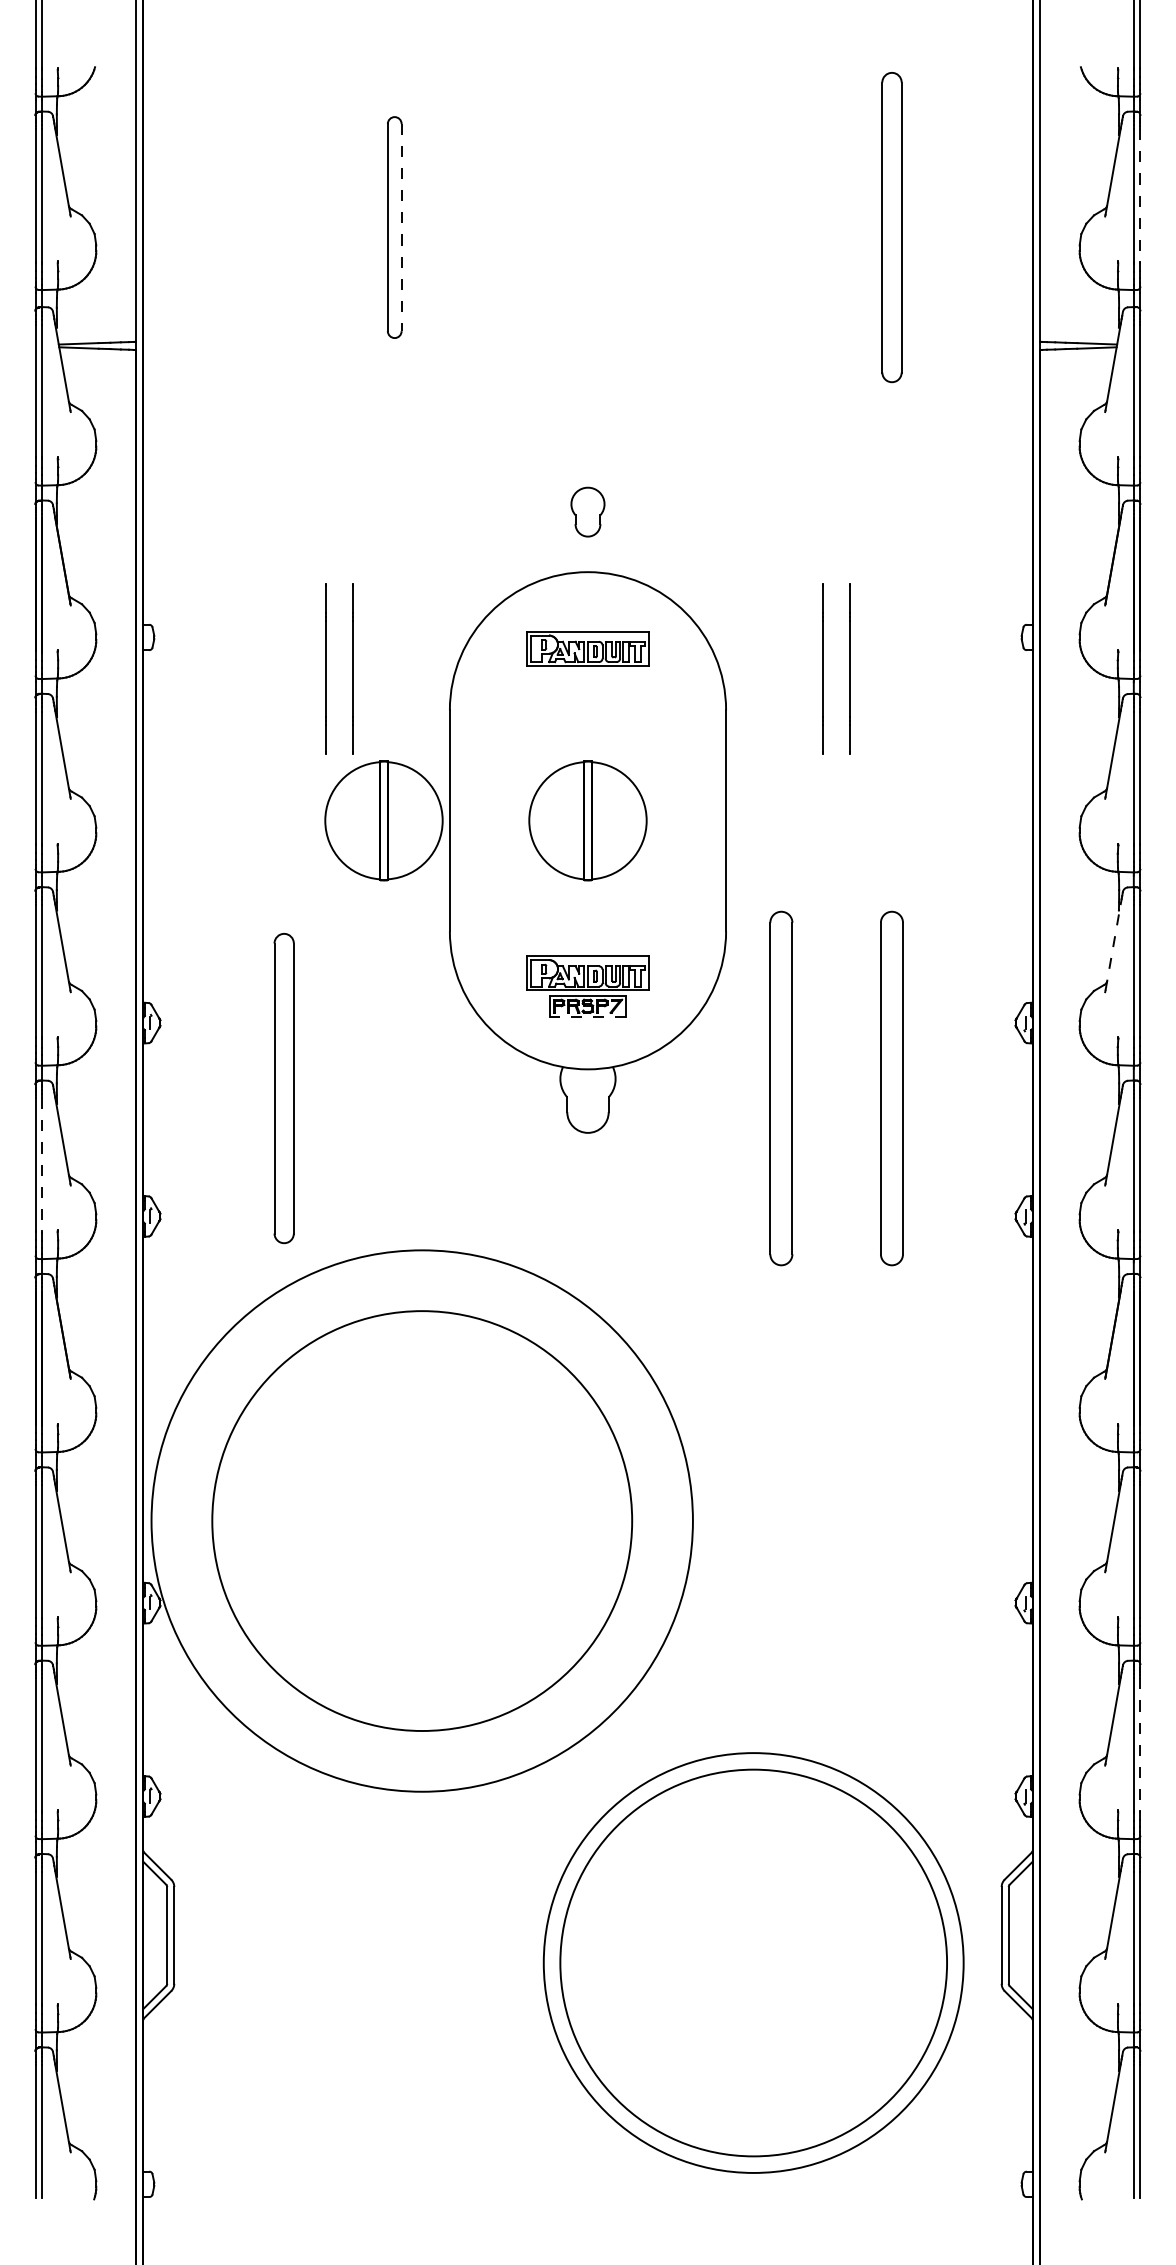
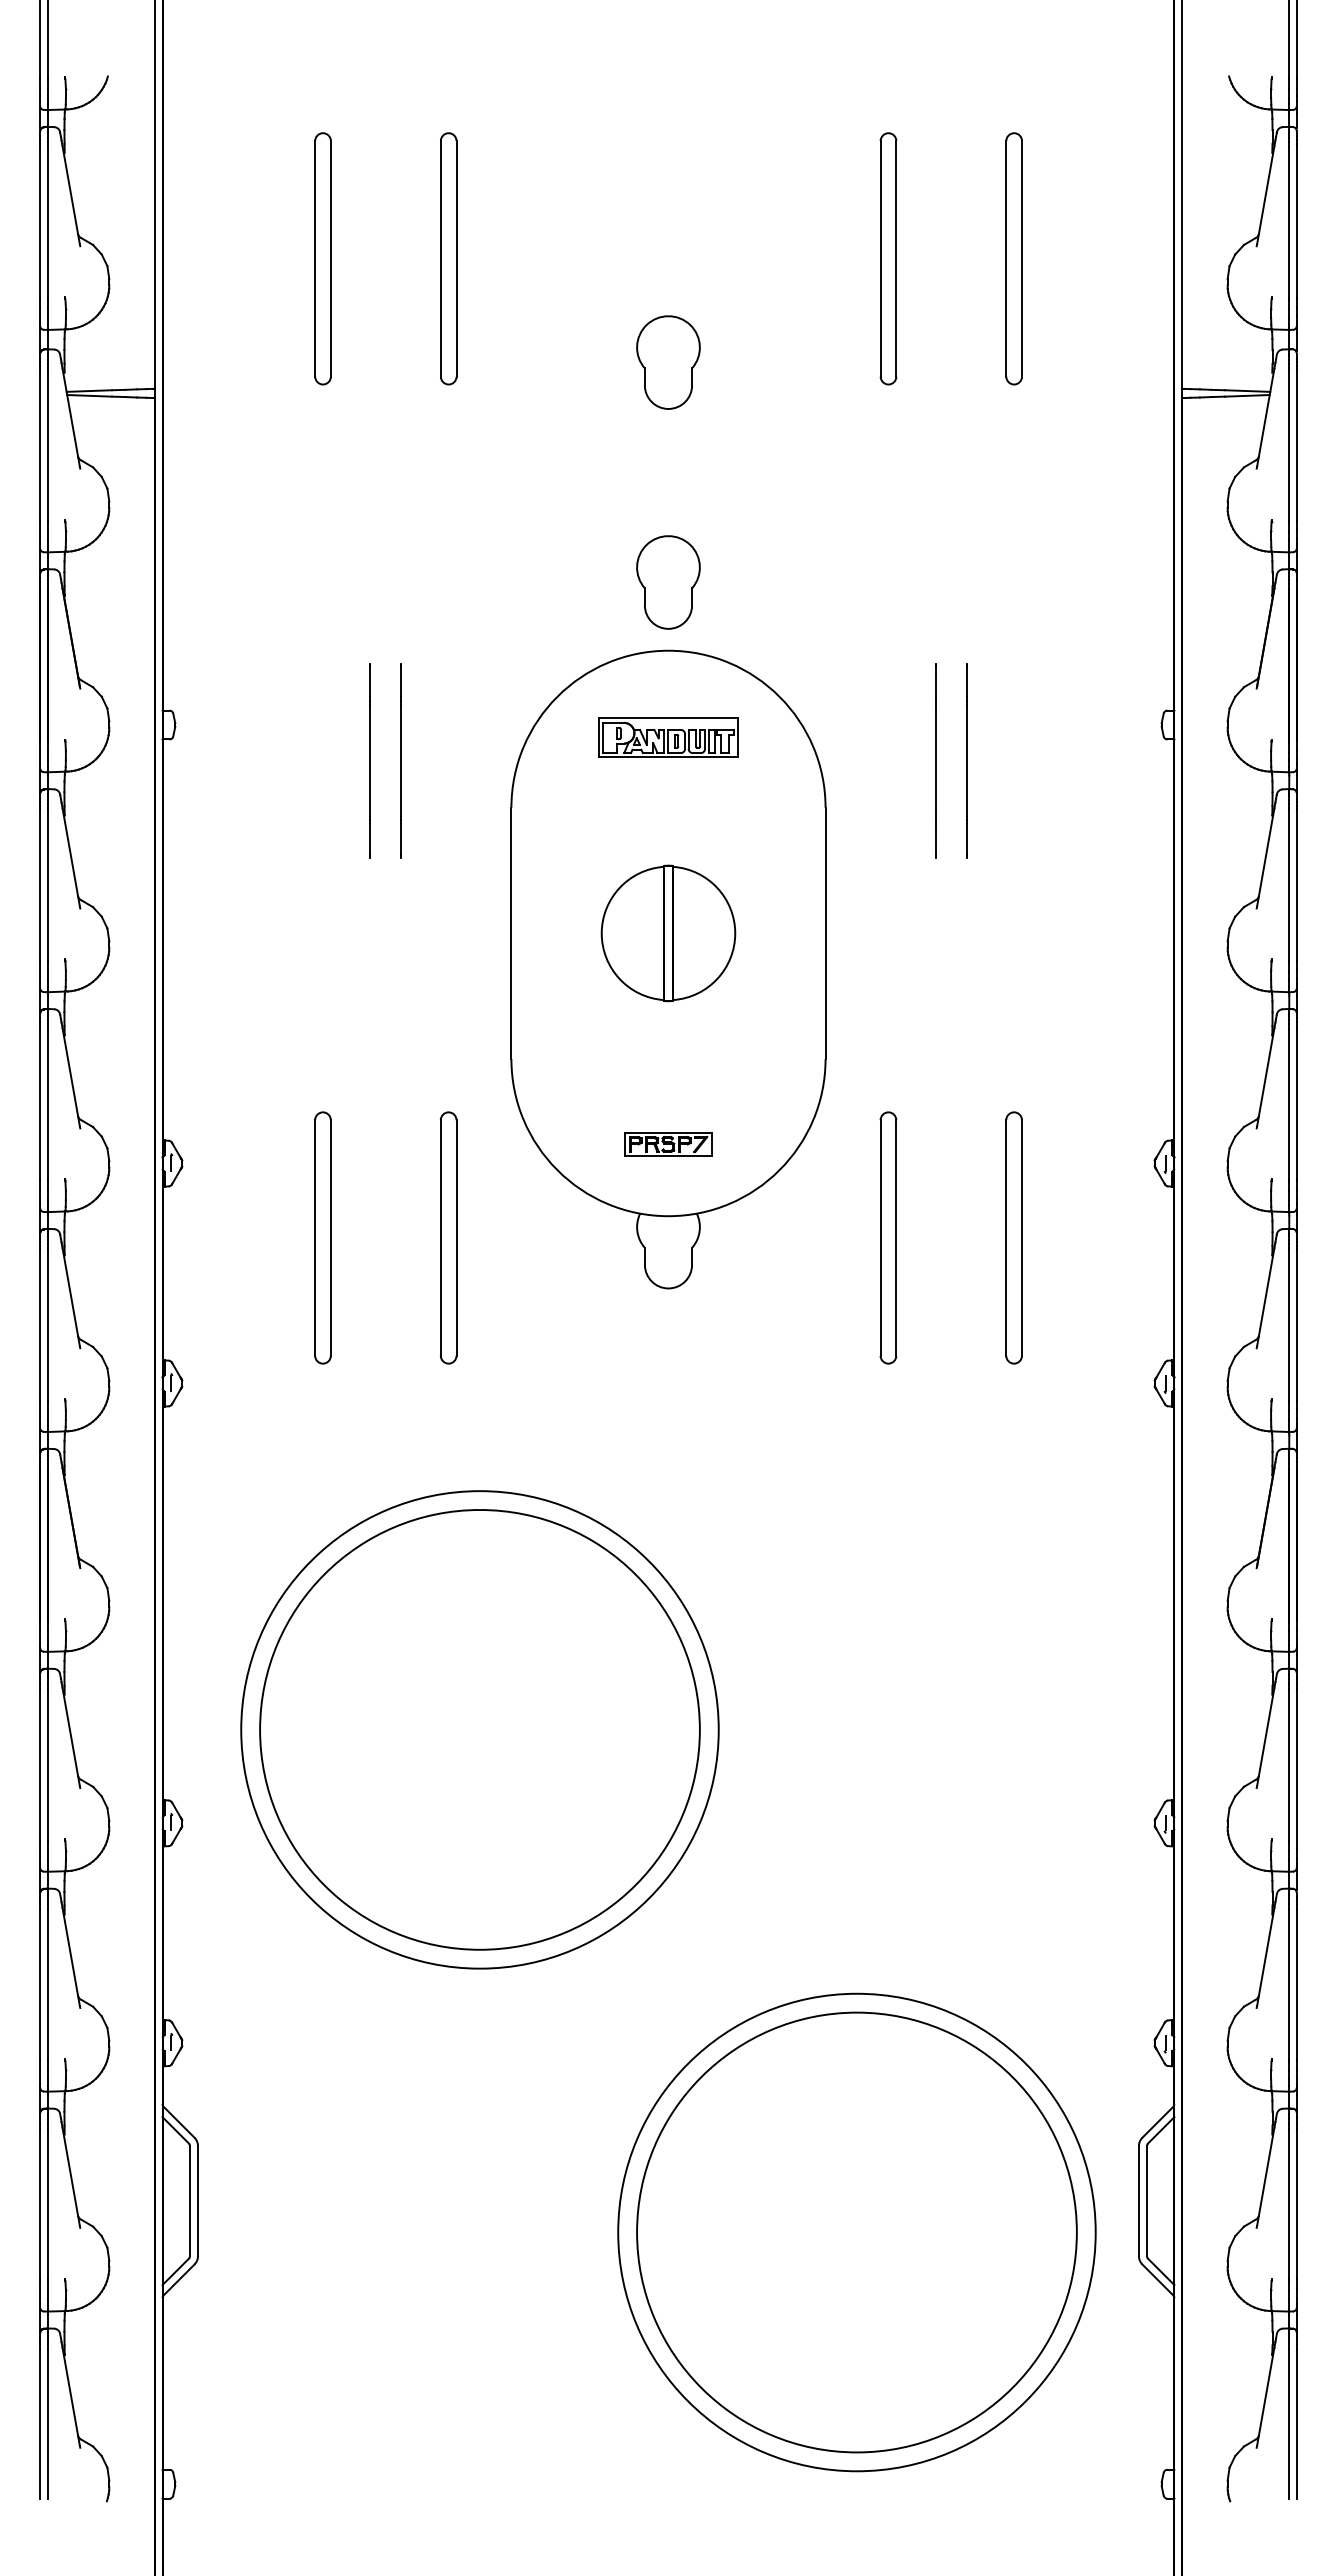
line: (1140, 195) -> (1296, 222), dashed -> solid
part: (283, 227) -> (322, 258), added
line: (401, 227) -> (456, 258), dashed -> solid
part: (781, 227) -> (888, 258), added
part: (891, 227) -> (1013, 258), size x0.71
part: (588, 318) -> (668, 362), added
part: (588, 512) -> (668, 582), size x1.67
part: (384, 820) -> (436, 933), removed
line: (1112, 947) -> (1265, 1077), dashed -> solid
part: (588, 972) -> (668, 1106), removed
line: (588, 1016) -> (668, 1156), dashed -> solid
part: (283, 1088) -> (322, 1237), size x0.71
part: (394, 1088) -> (448, 1237), added
part: (781, 1088) -> (888, 1237), size x0.62
part: (891, 1088) -> (1013, 1237), size x0.62
line: (41, 1164) -> (47, 1324), dashed -> solid
circle: (421, 1520) -> (479, 1729), size x0.71
line: (1140, 1744) -> (1296, 1984), dashed -> solid

